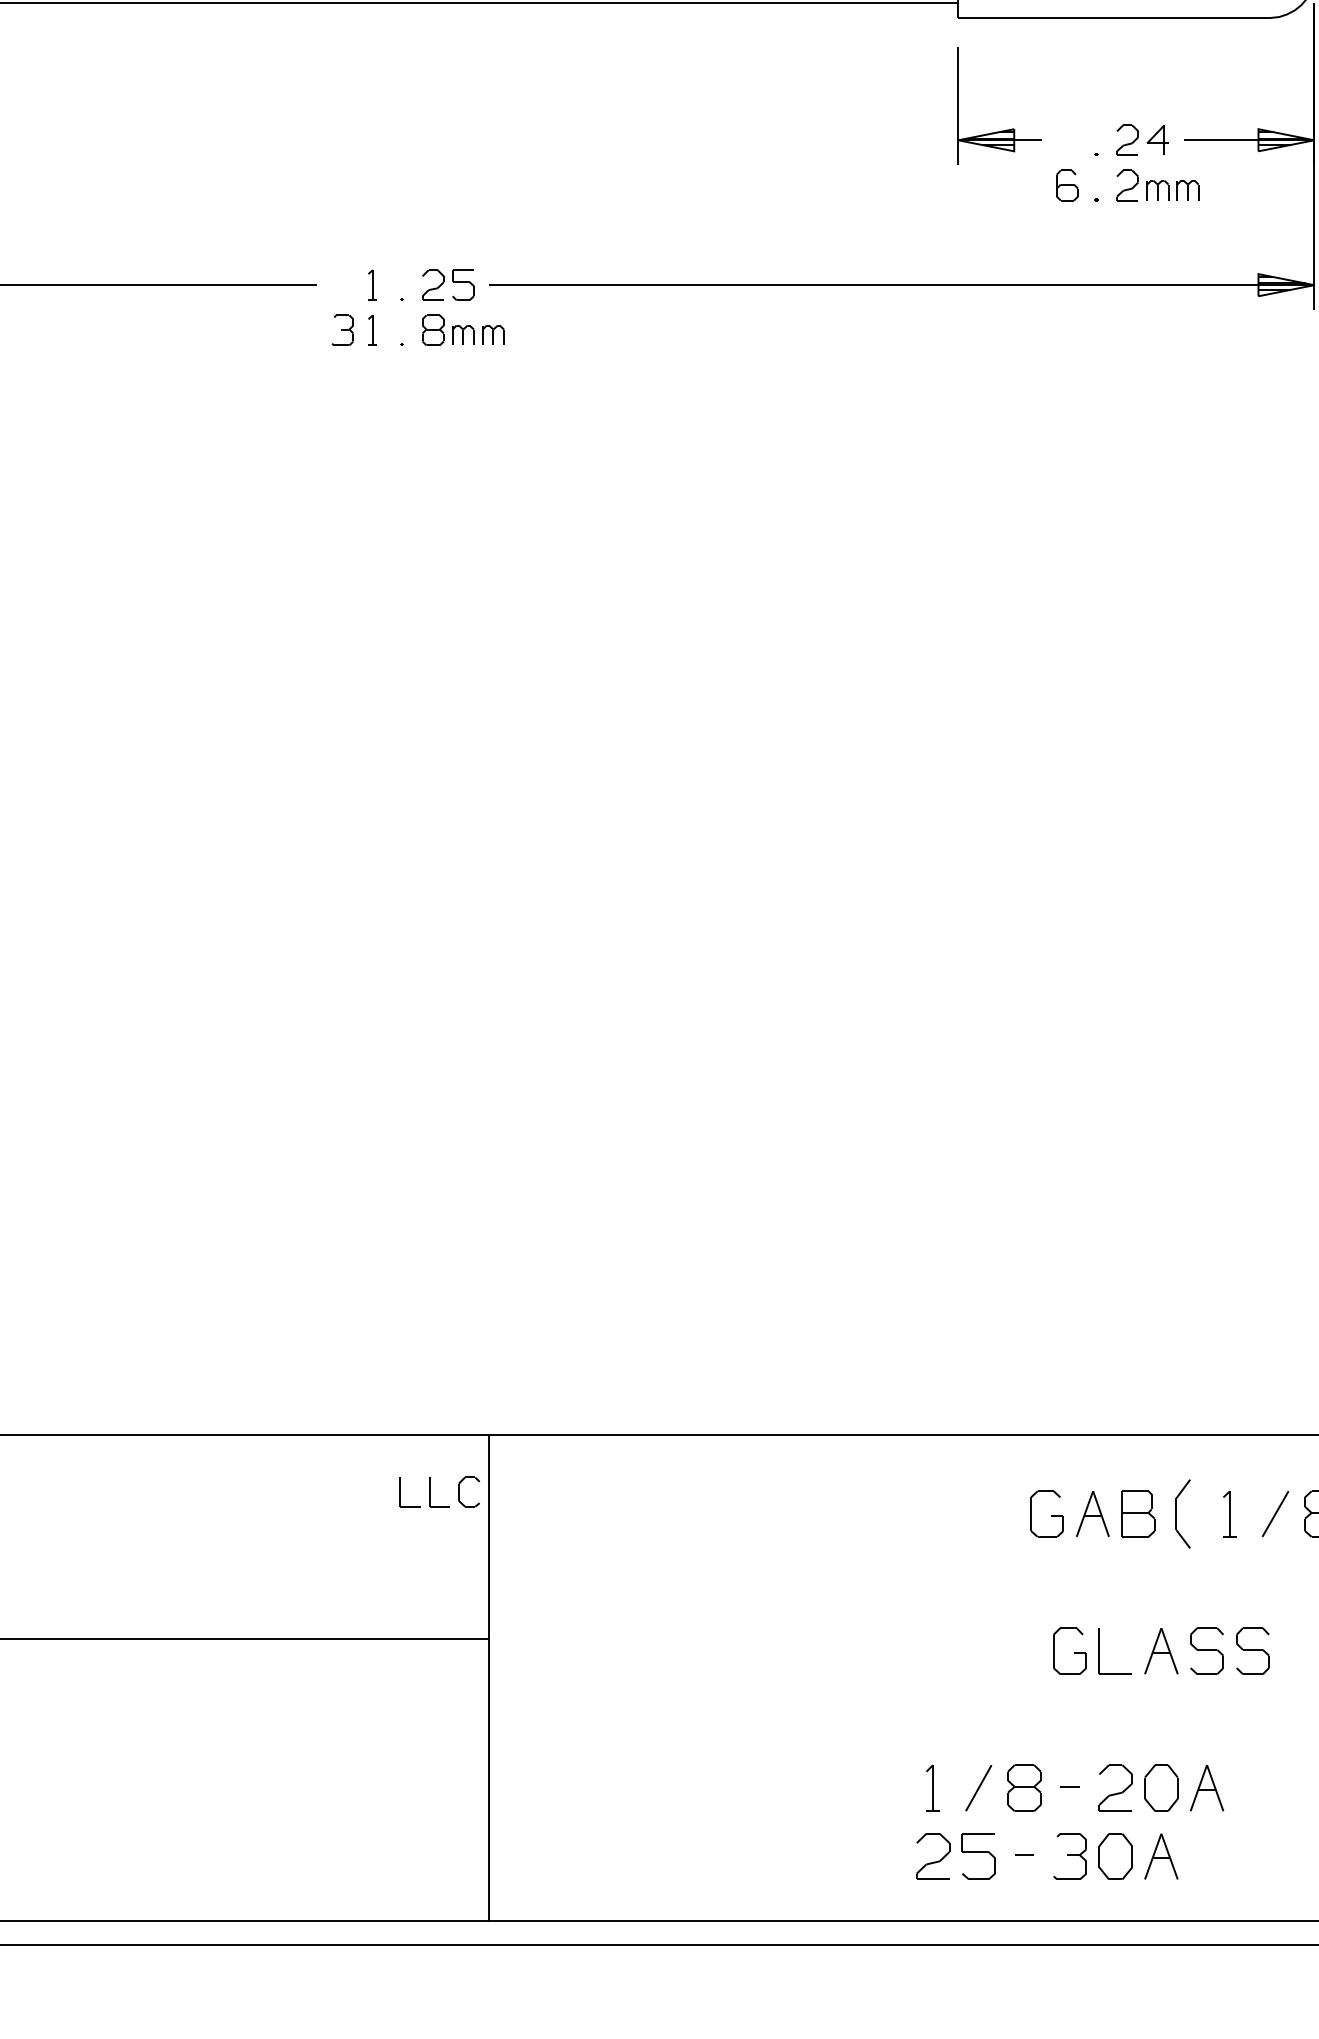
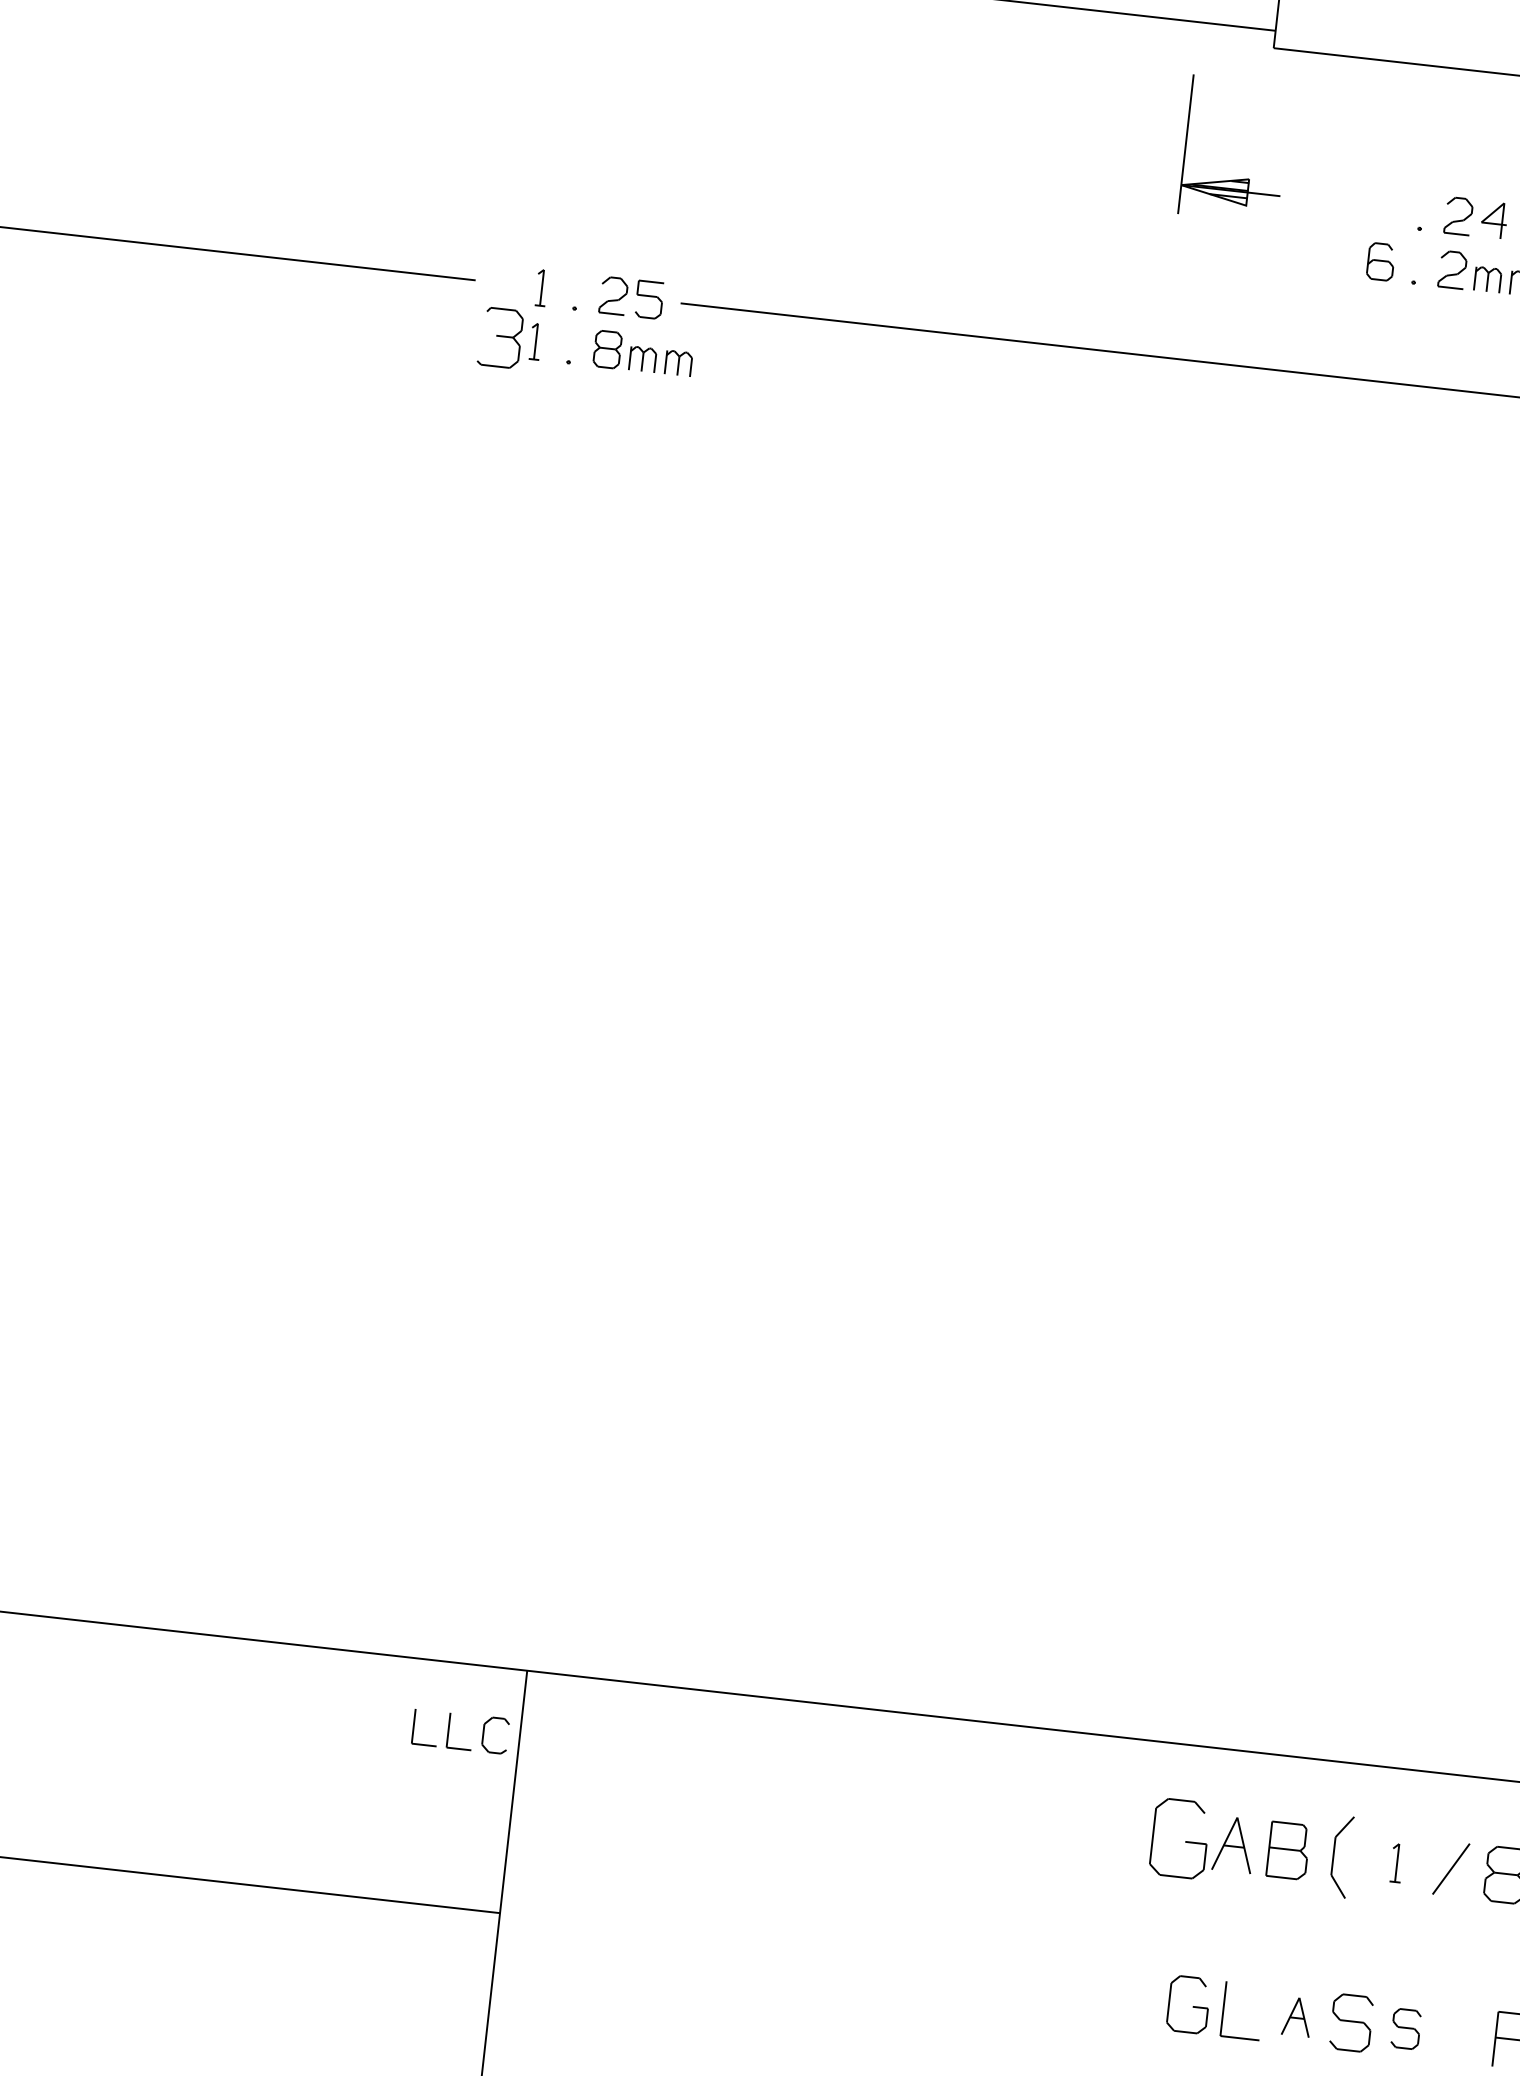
part: (1006, 129) -> (1239, 178), moved
part: (342, 329) -> (499, 336), size x1.6
part: (1046, 1513) -> (1179, 1837), size x1.4
part: (1229, 1513) -> (1396, 1862), size x0.7
part: (1252, 1650) -> (1405, 2028), size x0.7
part: (1161, 1651) -> (1297, 2017), size x0.7

